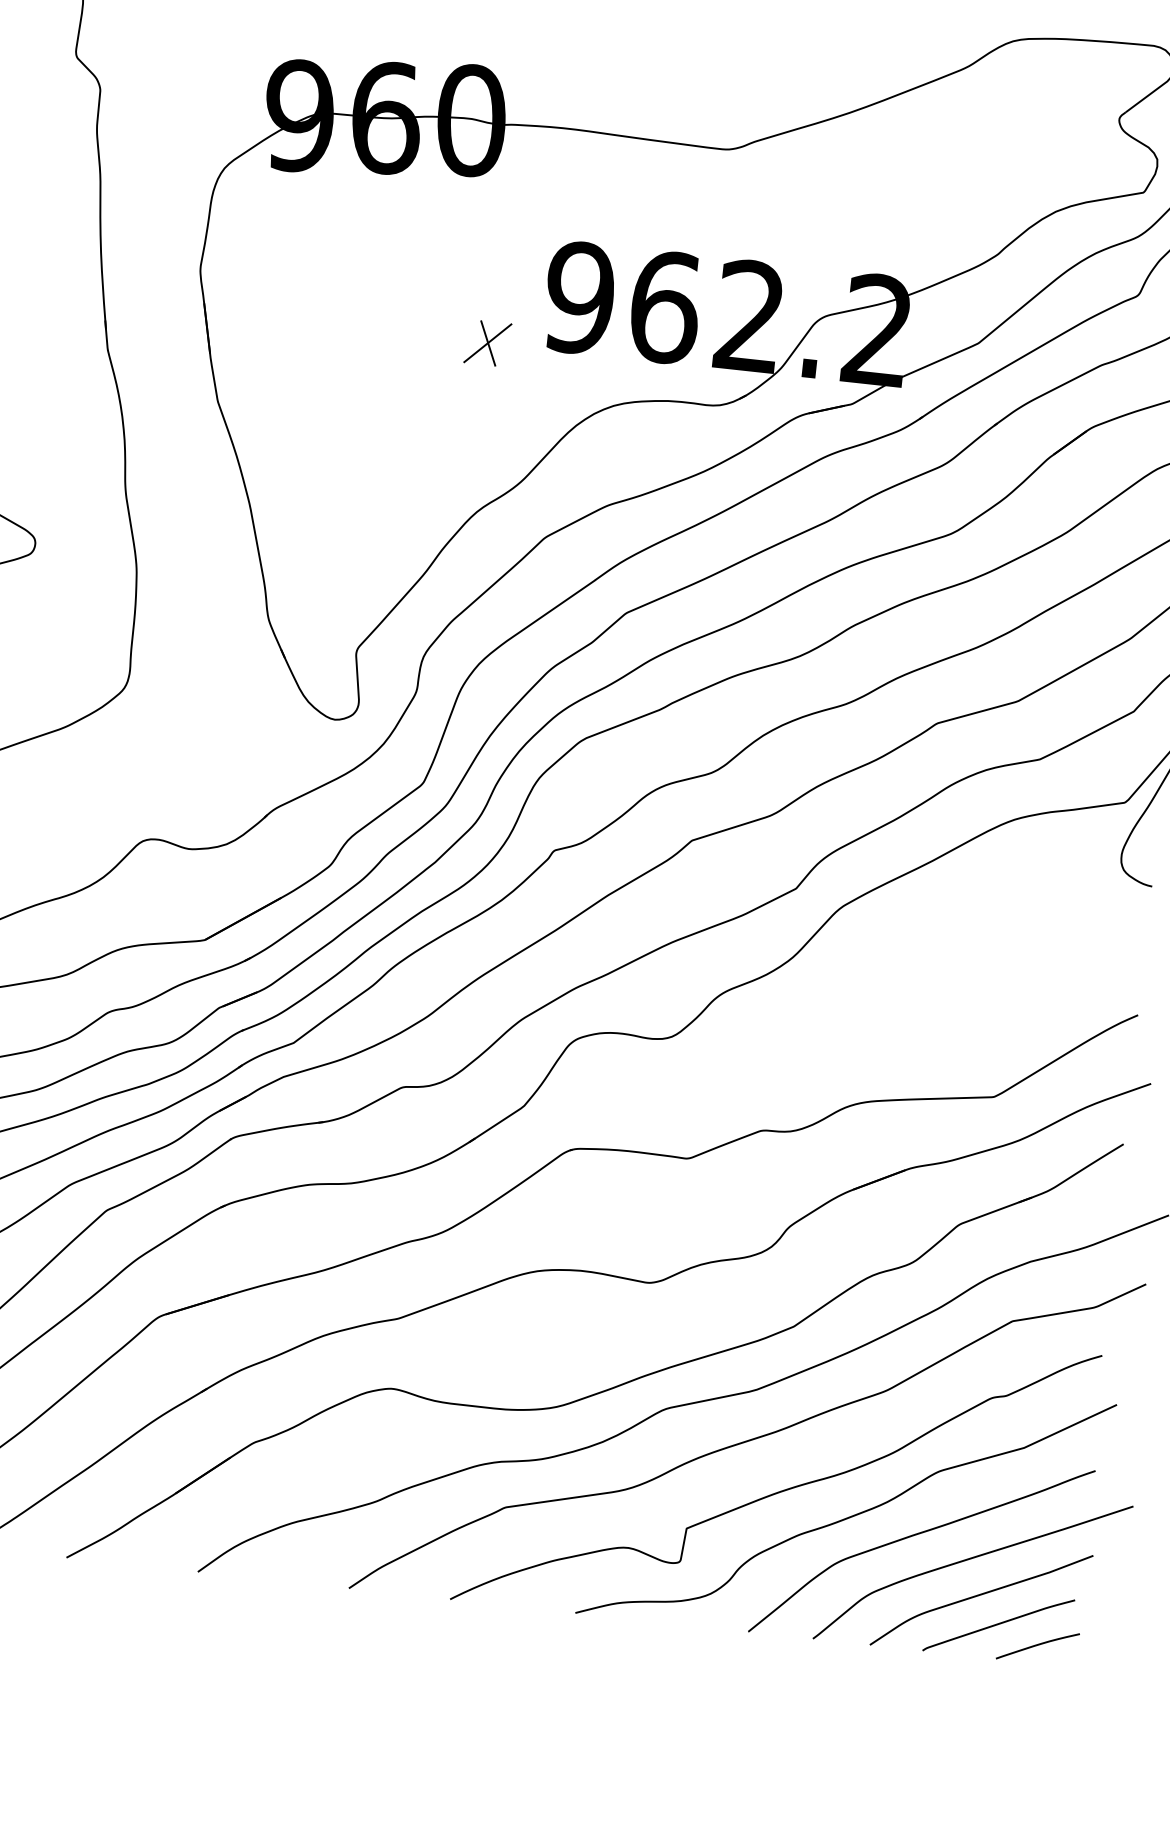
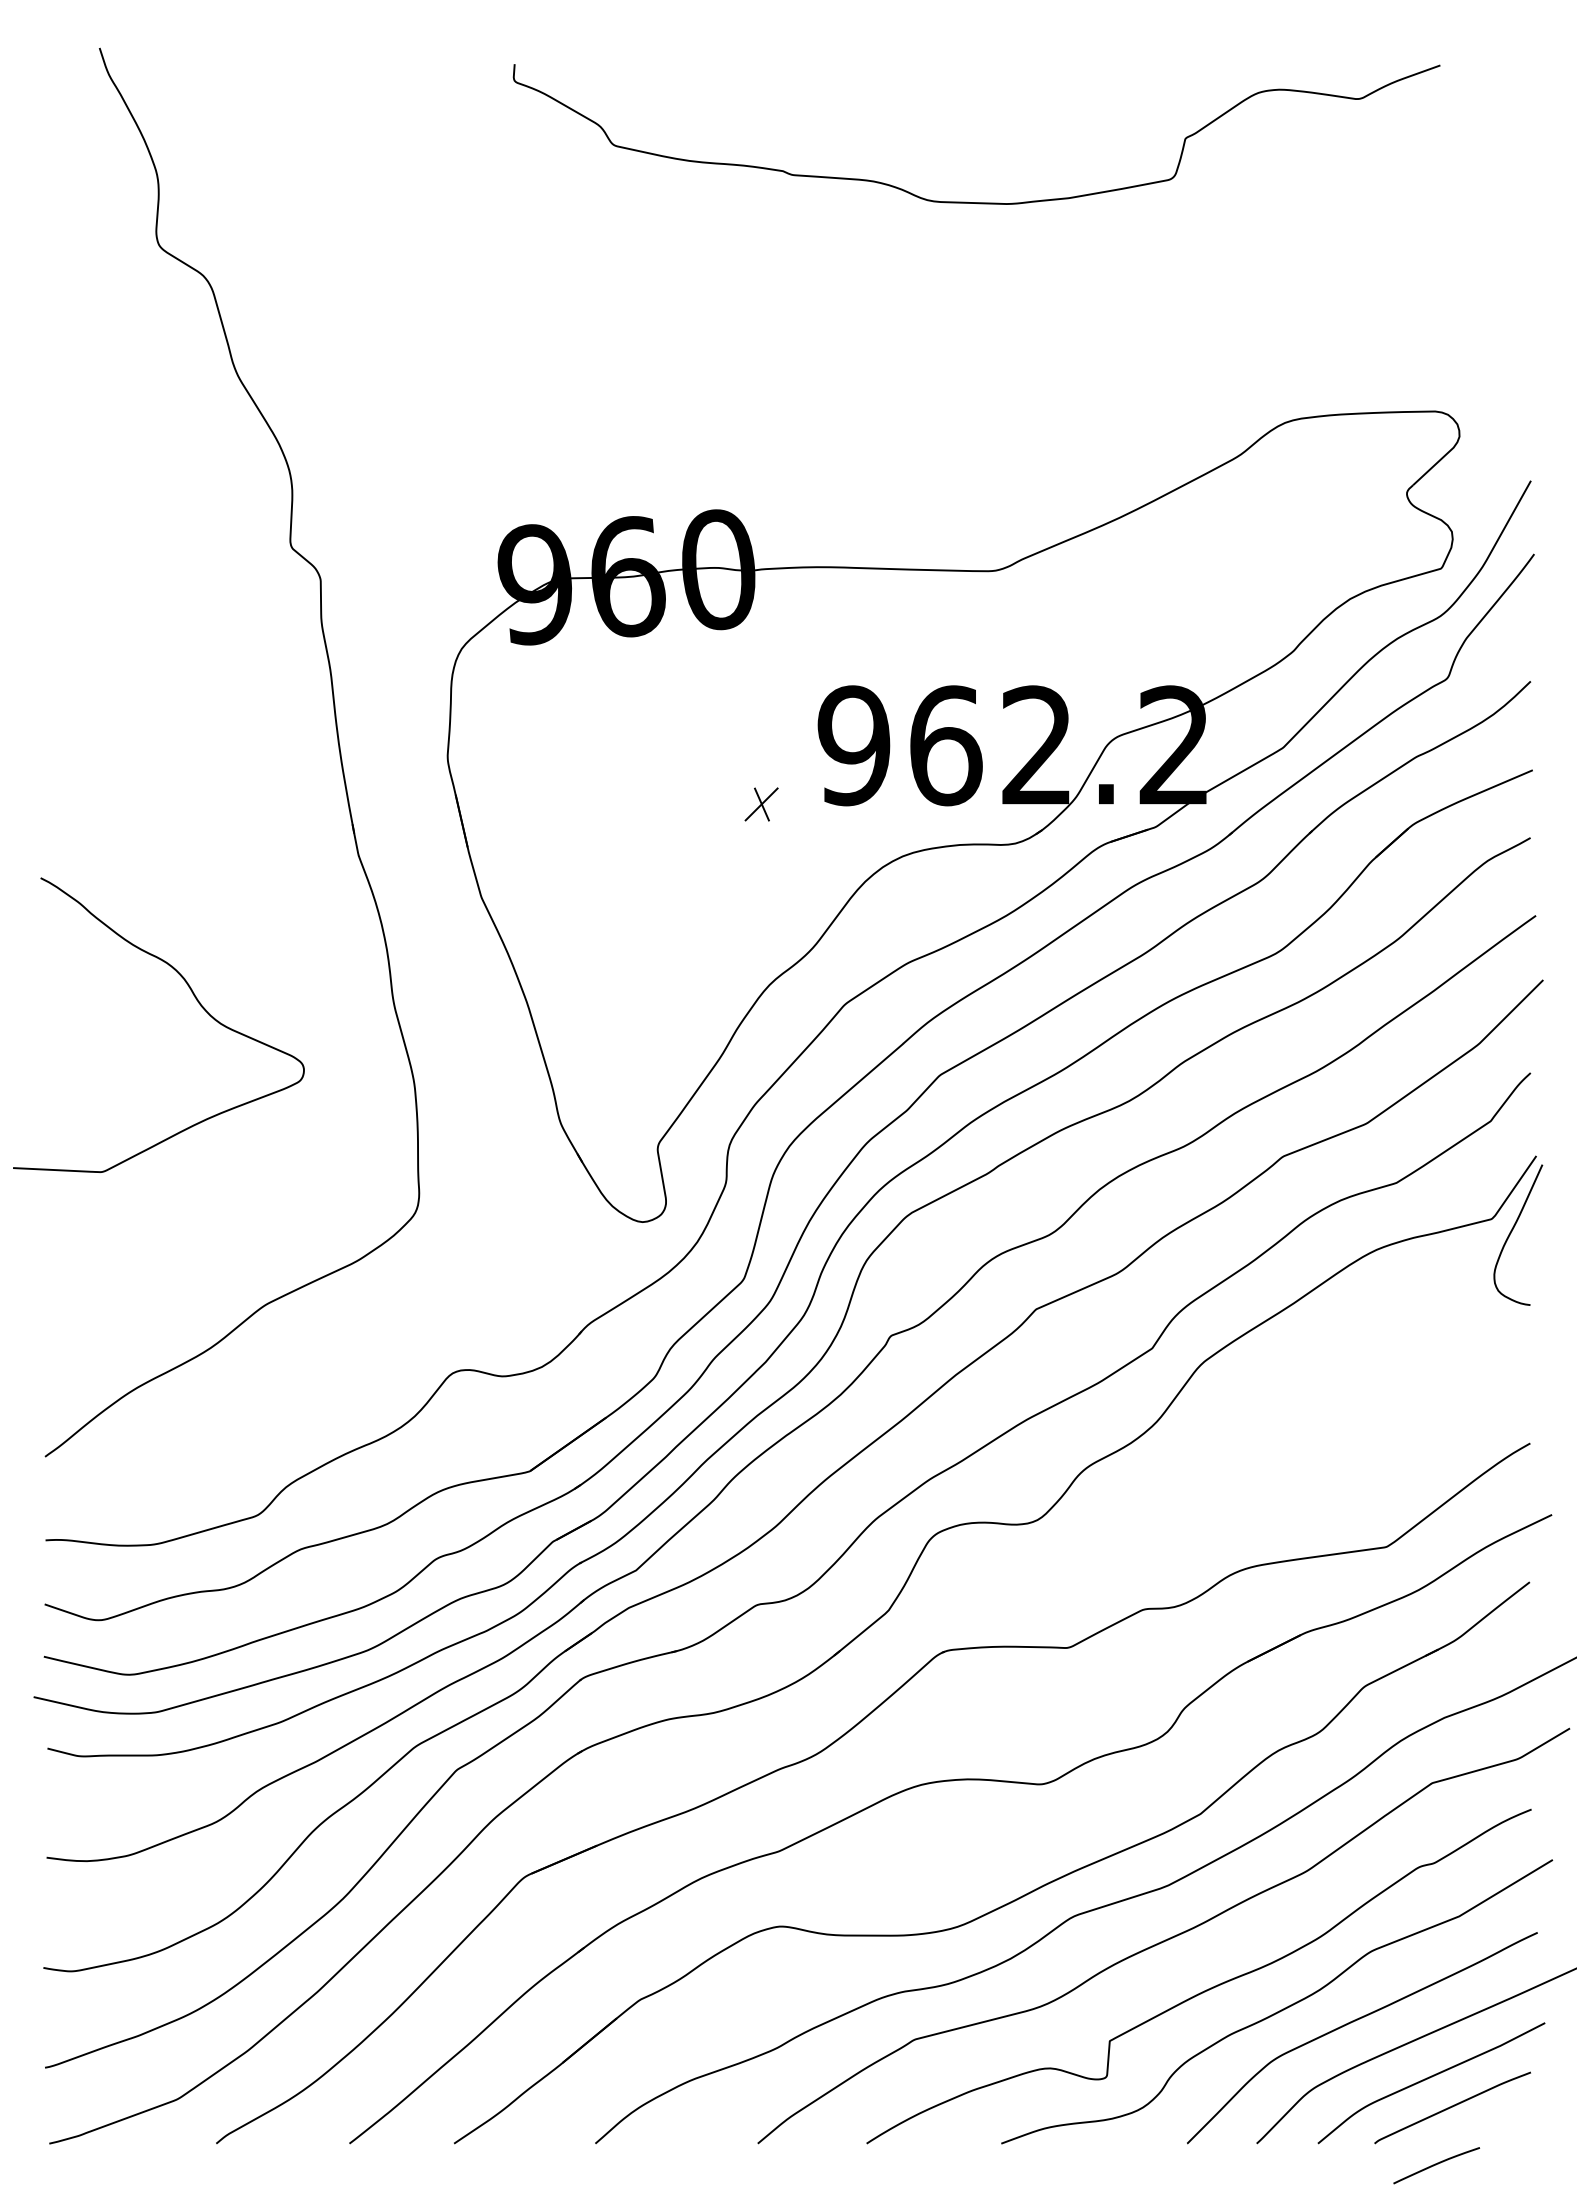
part: (487, 343) -> (761, 804), size x0.7
curve: (1037, 1646) -> (1436, 2165), moved

